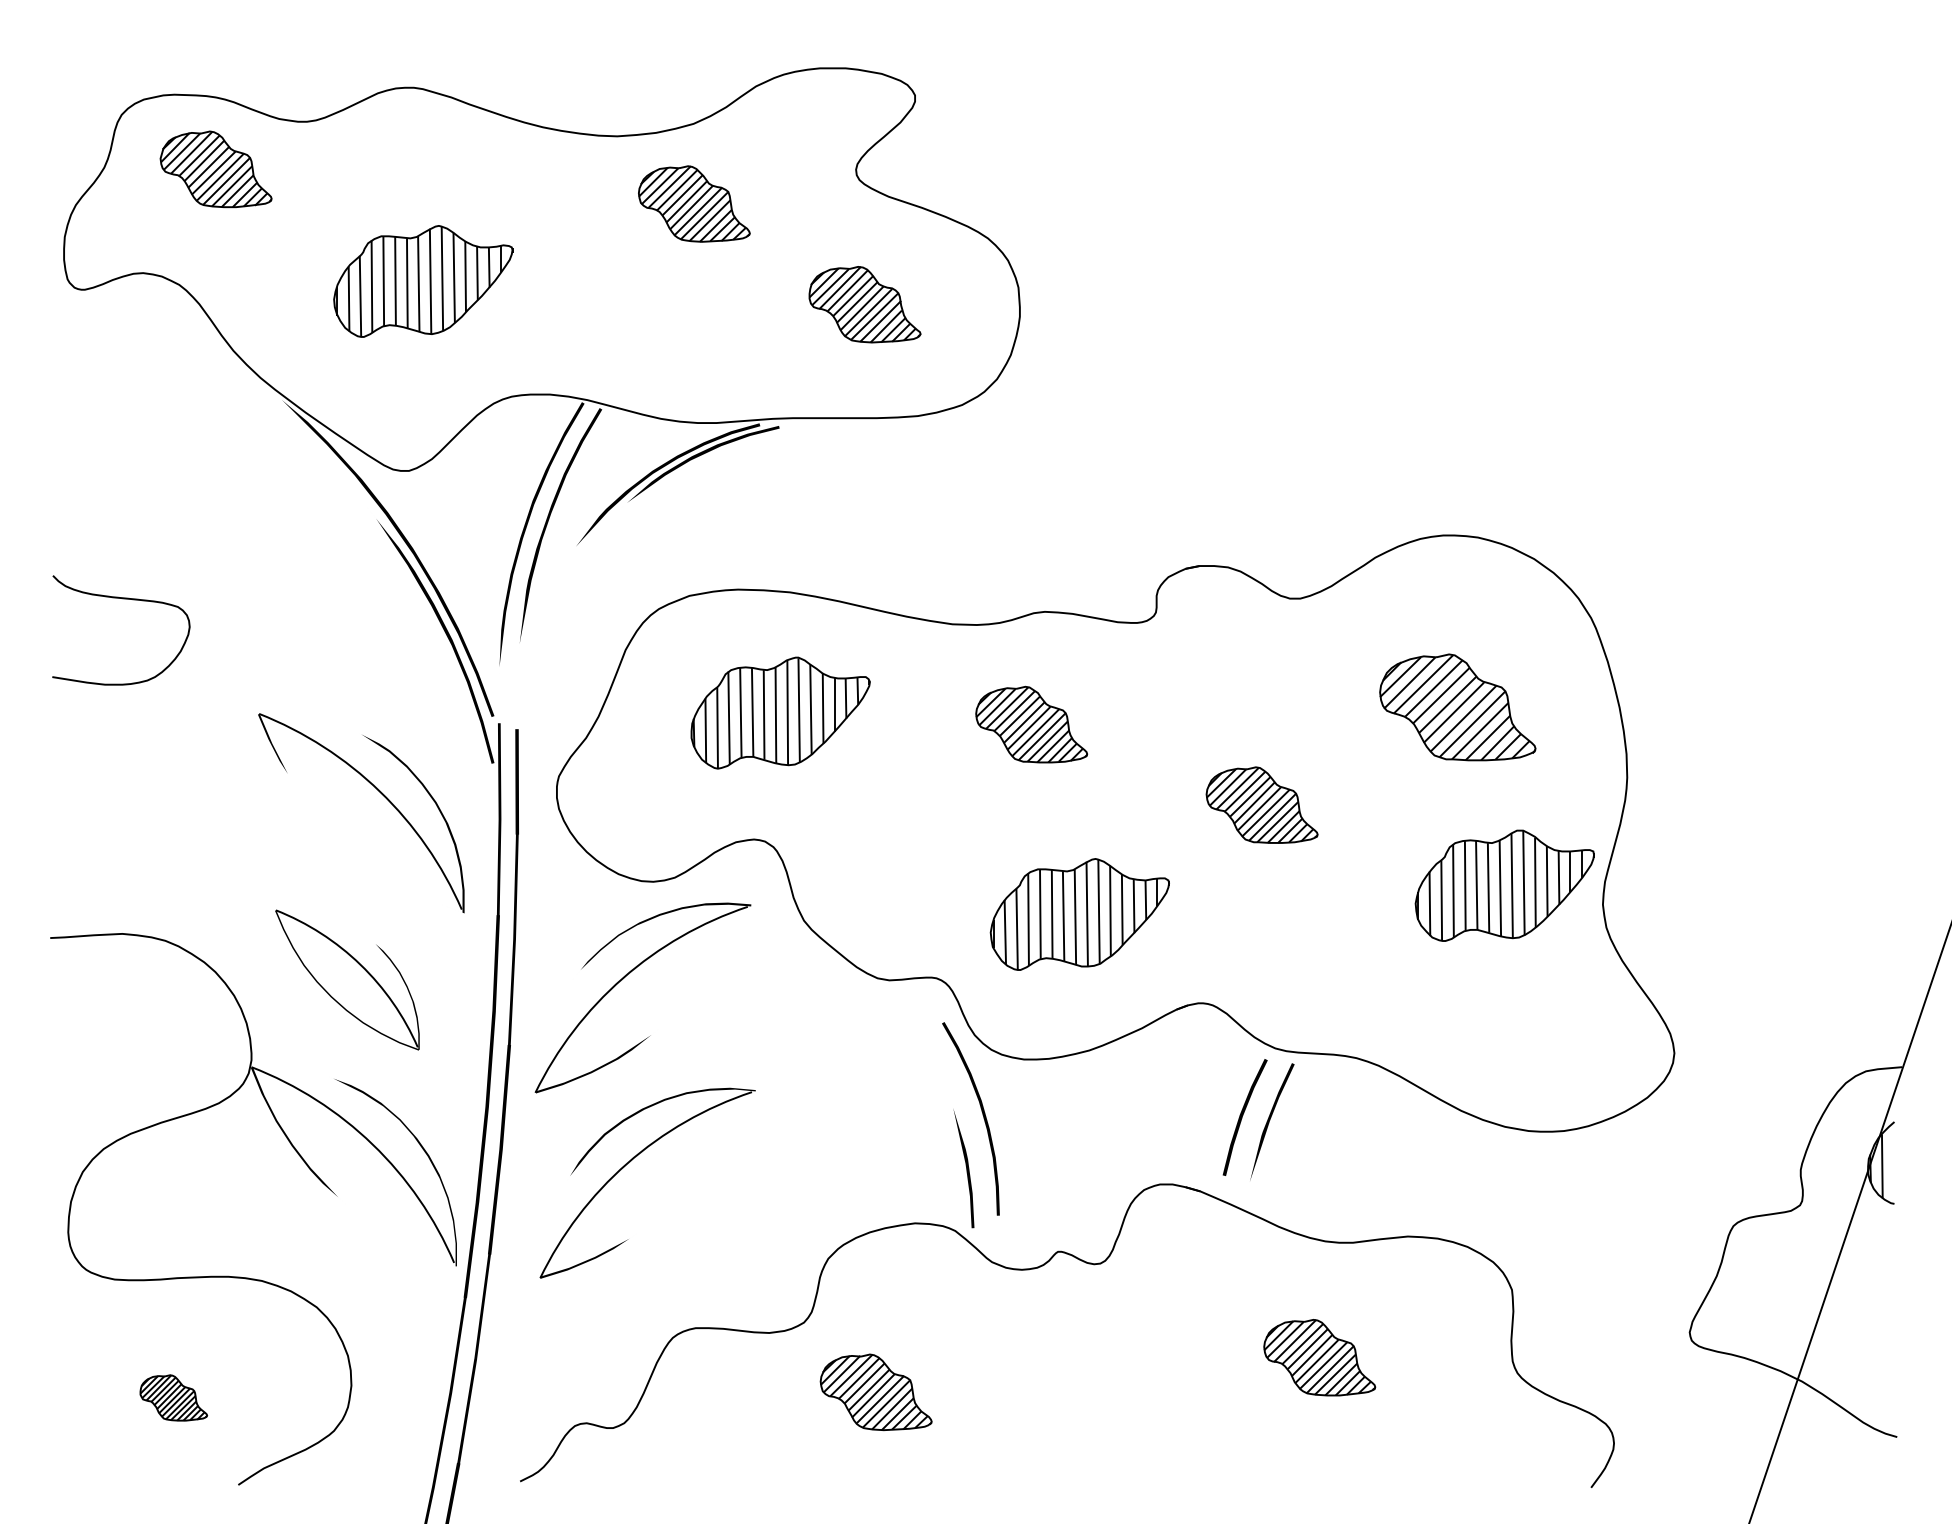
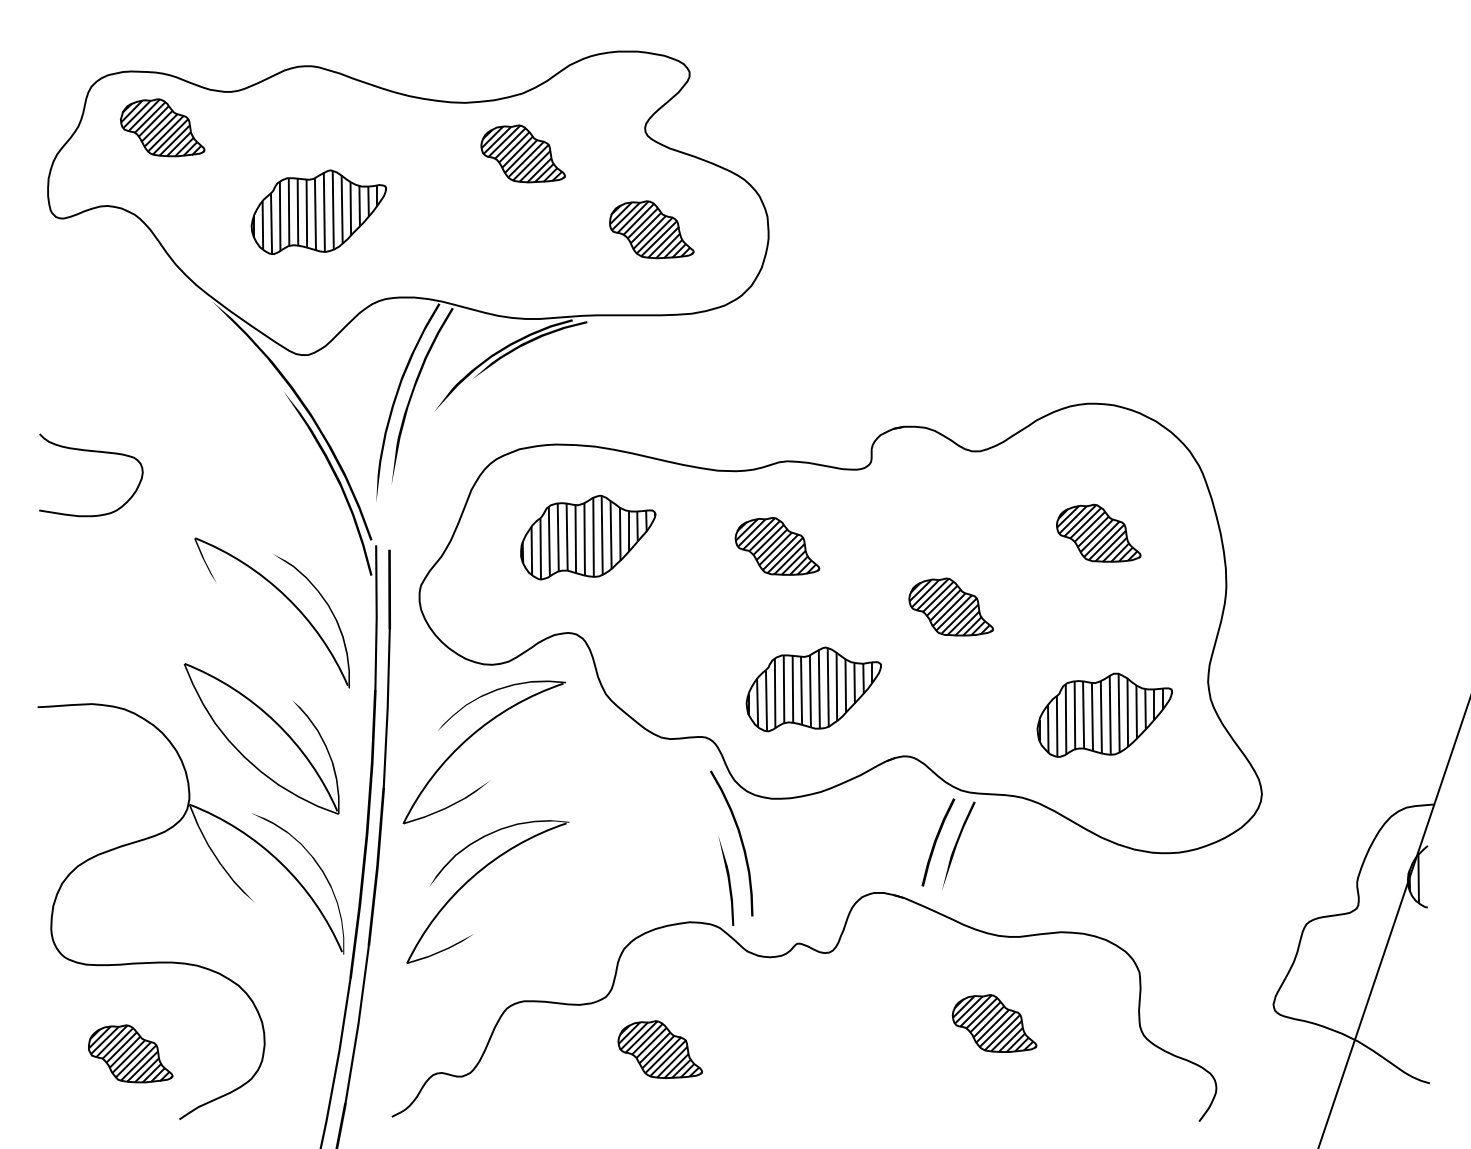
part: (1457, 706) -> (1098, 532), size x0.71
part: (1504, 885) -> (1104, 715), moved
part: (347, 979) -> (261, 738), size x1.43
part: (173, 1397) -> (130, 1053), size x1.67

